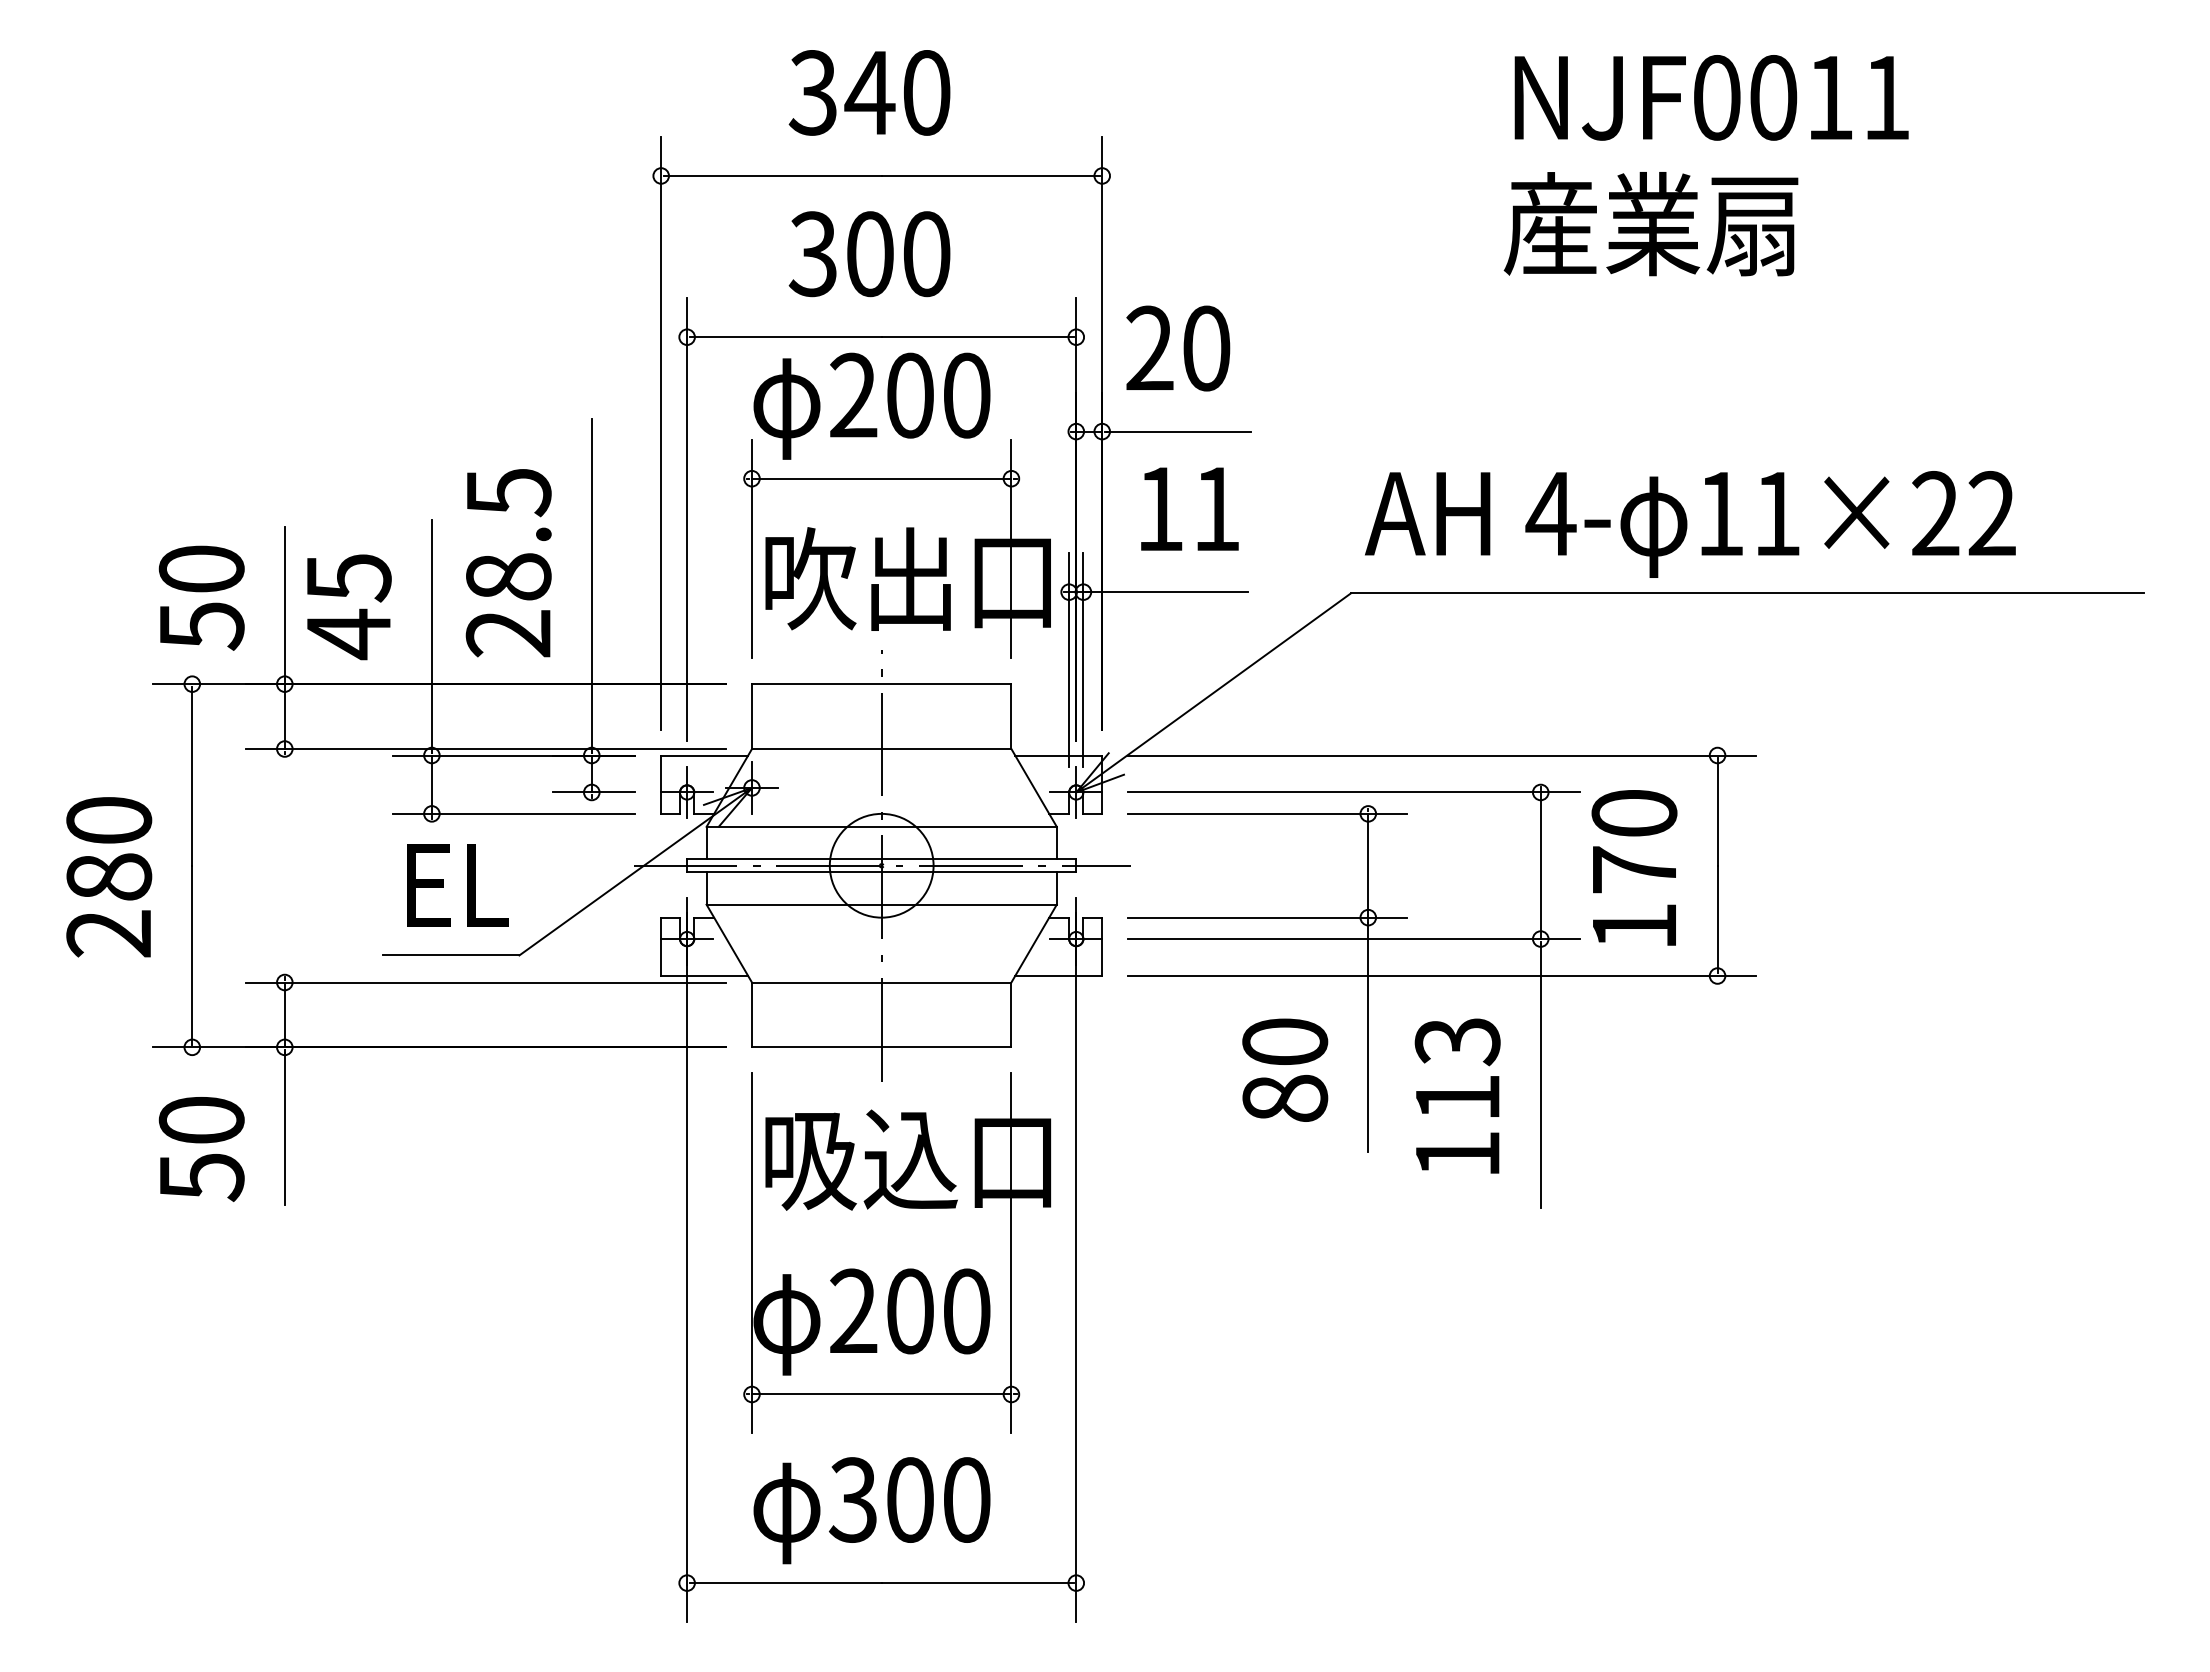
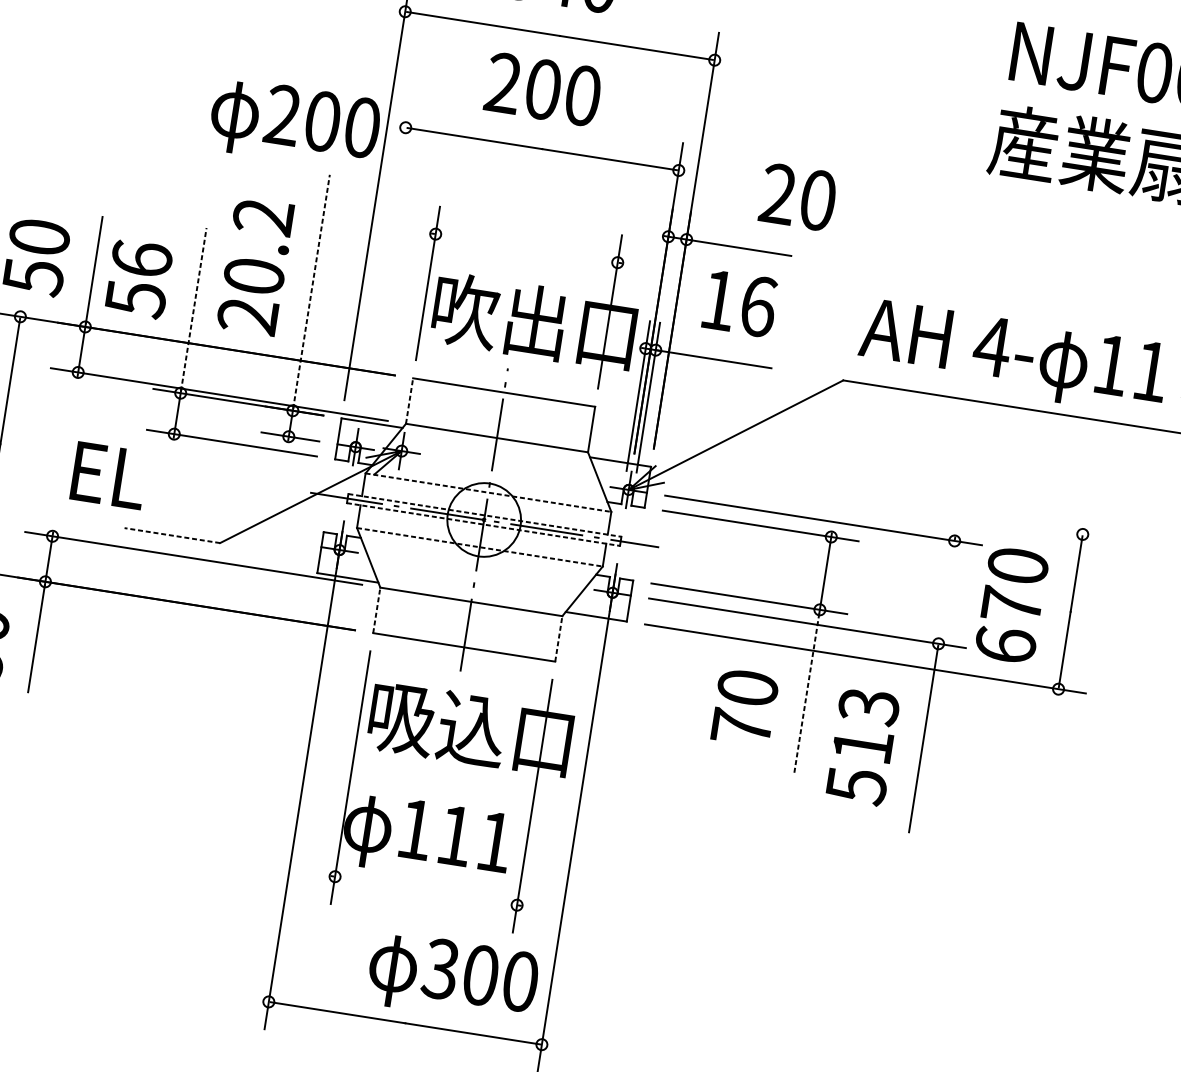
text: (812, 254) -> (502, 83), 300 -> 200
text: (1178, 348) -> (798, 197), moved
text: (871, 405) -> (294, 124), moved
line: (881, 478) -> (526, 248), removed
text: (1217, 509) -> (758, 306), 11 -> 16
line: (687, 519) -> (385, 255), removed
text: (508, 534) -> (258, 246), 28.5 -> 20.2
line: (591, 586) -> (311, 292), solid -> dashed
text: (348, 606) -> (138, 279), 45 -> 56
line: (431, 636) -> (193, 309), solid -> dashed
line: (751, 716) -> (409, 400), solid -> dashed
line: (1442, 755) -> (889, 504), removed
line: (882, 826) -> (489, 492), solid -> dashed
line: (881, 859) -> (484, 515), solid -> dashed
line: (1540, 865) -> (946, 592), removed
line: (881, 872) -> (483, 524), solid -> dashed
text: (457, 885) -> (109, 475), moved
line: (882, 904) -> (480, 547), solid -> dashed
text: (1634, 925) -> (1005, 644), 170 -> 670
line: (450, 955) -> (171, 535), solid -> dashed
line: (751, 1014) -> (376, 610), solid -> dashed
line: (1011, 1014) -> (558, 638), solid -> dashed
line: (1368, 1037) -> (806, 693), solid -> dashed
text: (1285, 1097) -> (742, 726), 80 -> 70
text: (1458, 1155) -> (857, 786), 113 -> 513
text: (910, 1311) -> (455, 835), 200 -> 111
line: (881, 1394) -> (425, 890), removed
text: (871, 1510) -> (452, 978), moved

